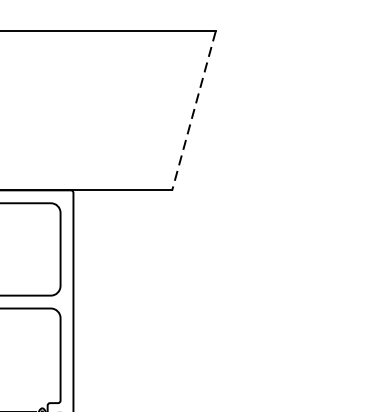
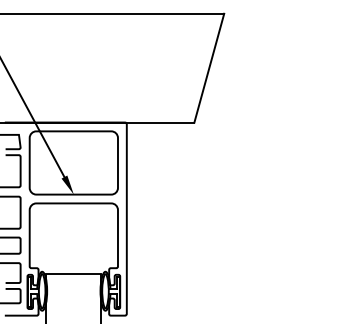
line: (194, 111) -> (209, 68), dashed -> solid

